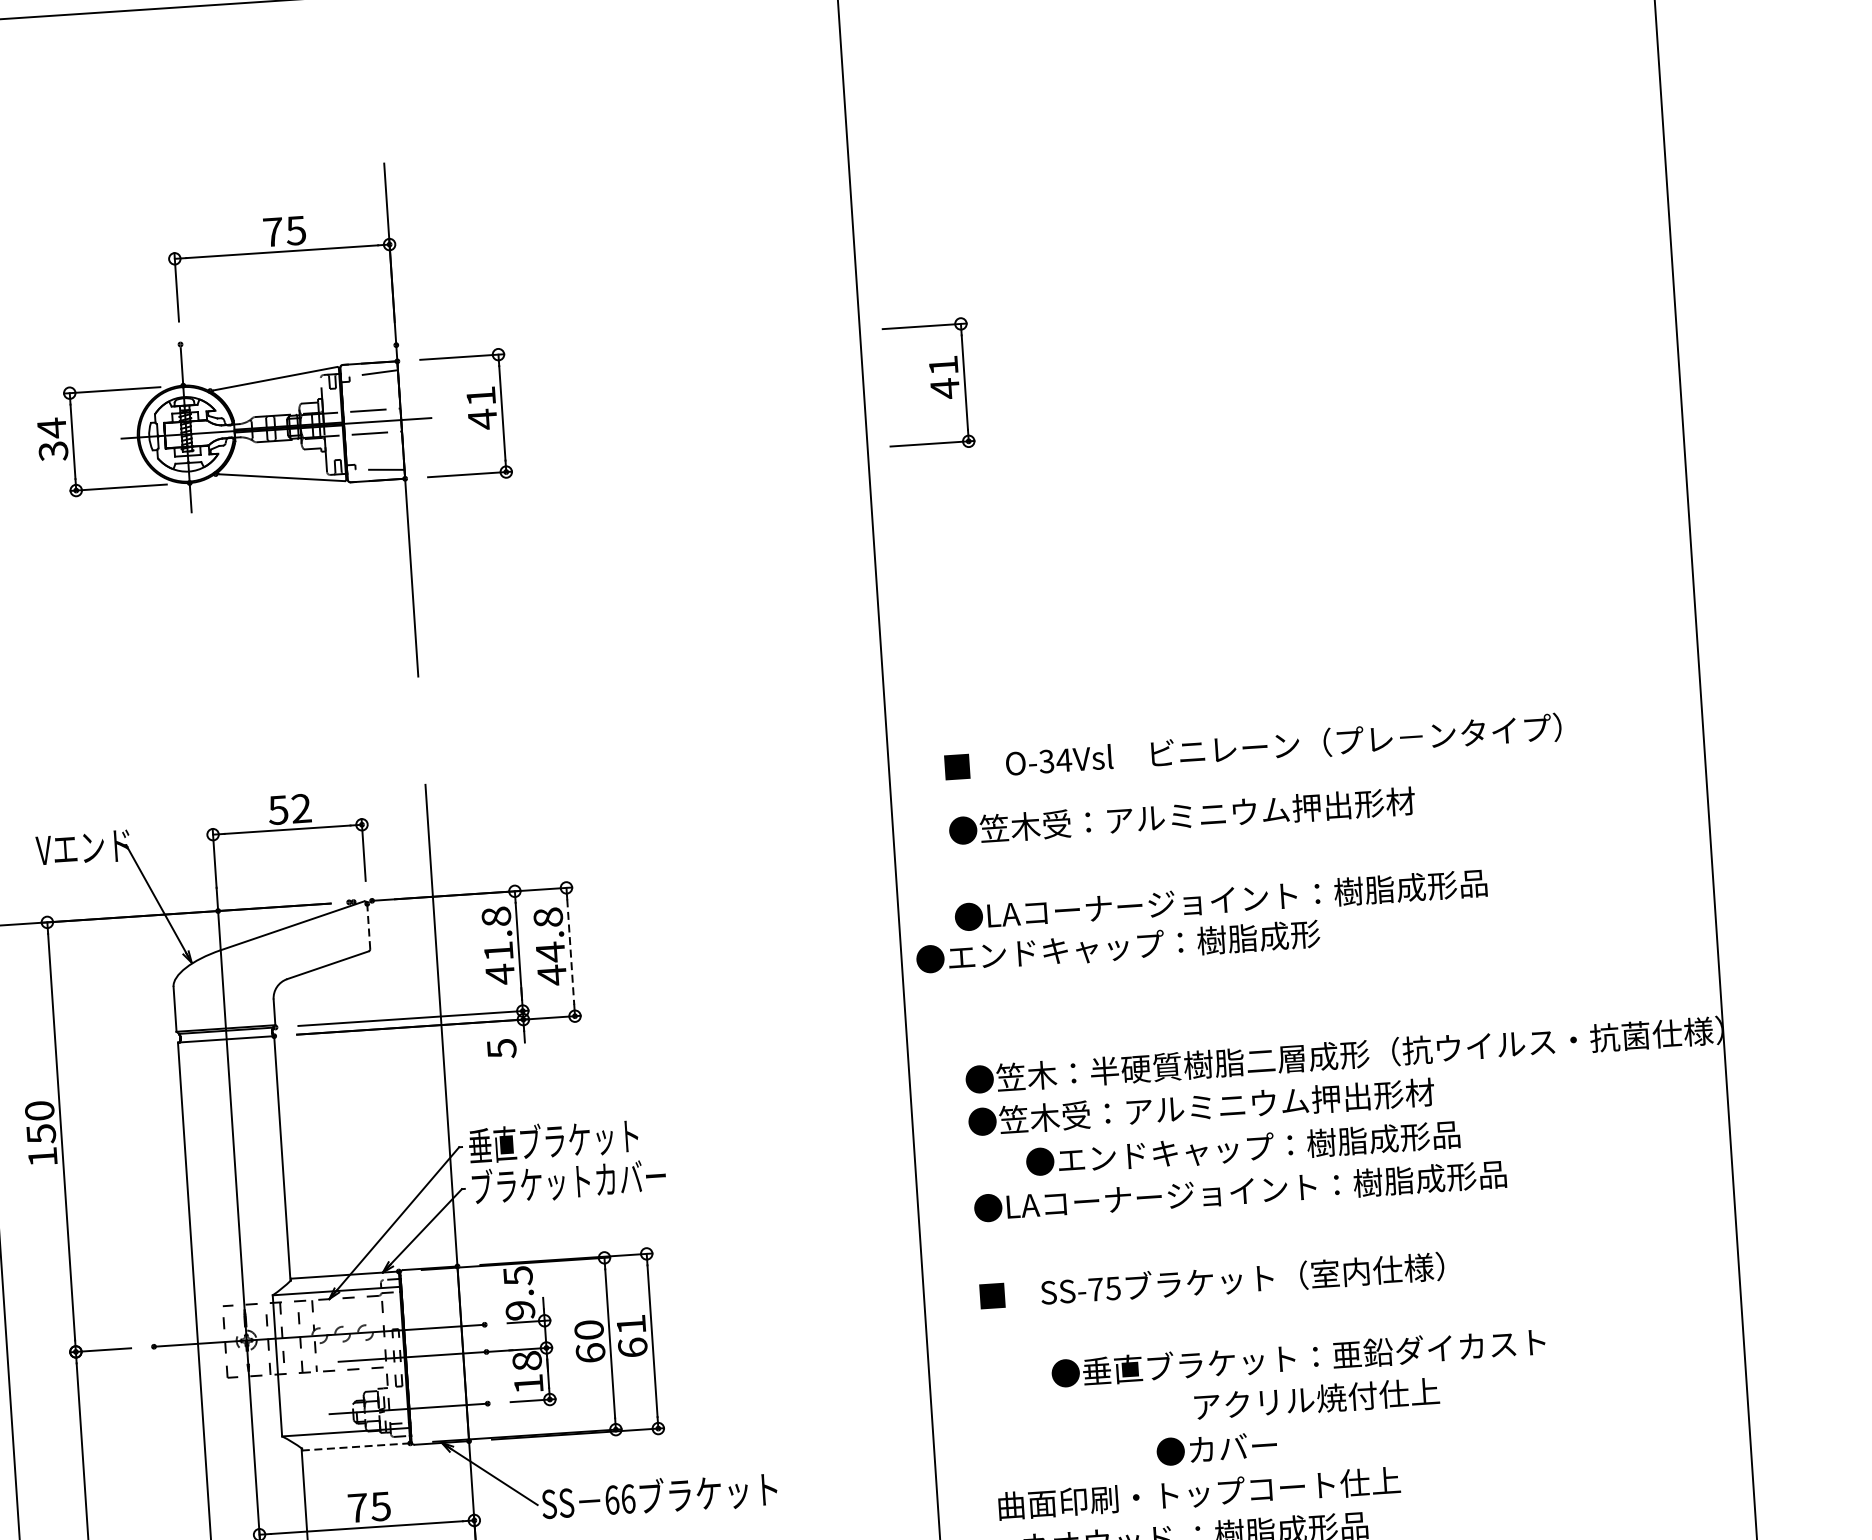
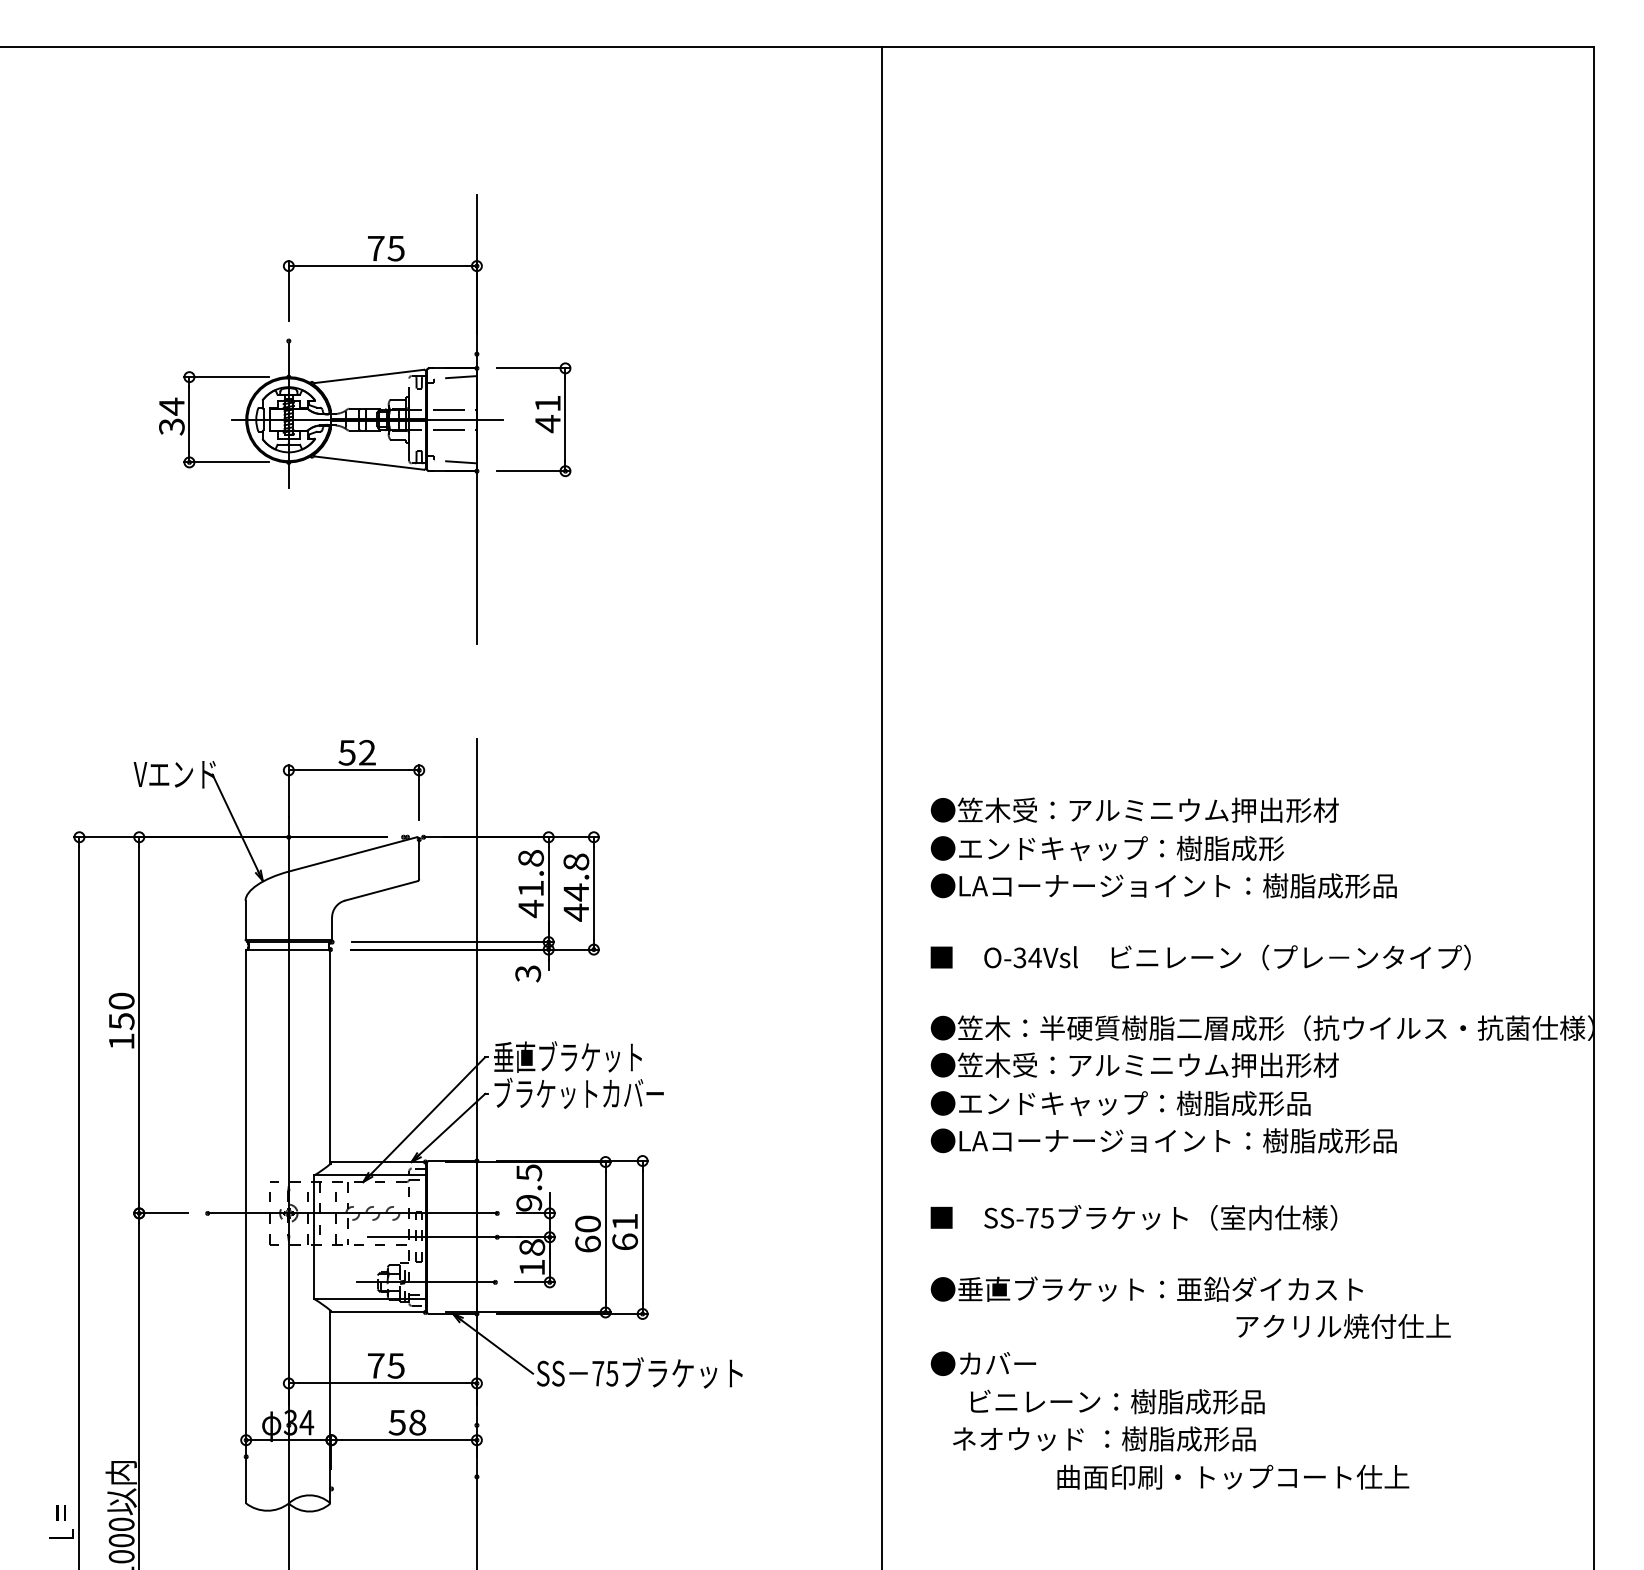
part: (928, 384) -> (938, 419), removed
text: (1252, 747) -> (1200, 957), moved
line: (369, 926) -> (419, 859), dashed -> solid
text: (1118, 946) -> (1107, 848), moved
line: (570, 952) -> (593, 893), dashed -> solid
text: (501, 1048) -> (527, 973), 5 -> 3
text: (1242, 1147) -> (1120, 1102), moved
text: (1297, 1356) -> (1146, 1288), moved
text: (1316, 1398) -> (1343, 1325), moved
line: (355, 1446) -> (377, 1312), dashed -> solid
text: (1216, 1448) -> (983, 1363), moved
text: (1199, 1493) -> (1110, 1401), 曲面印刷・トップコート仕上 -> ビニレーン：樹脂成形品
text: (620, 1499) -> (605, 1373), 66 -> 75

